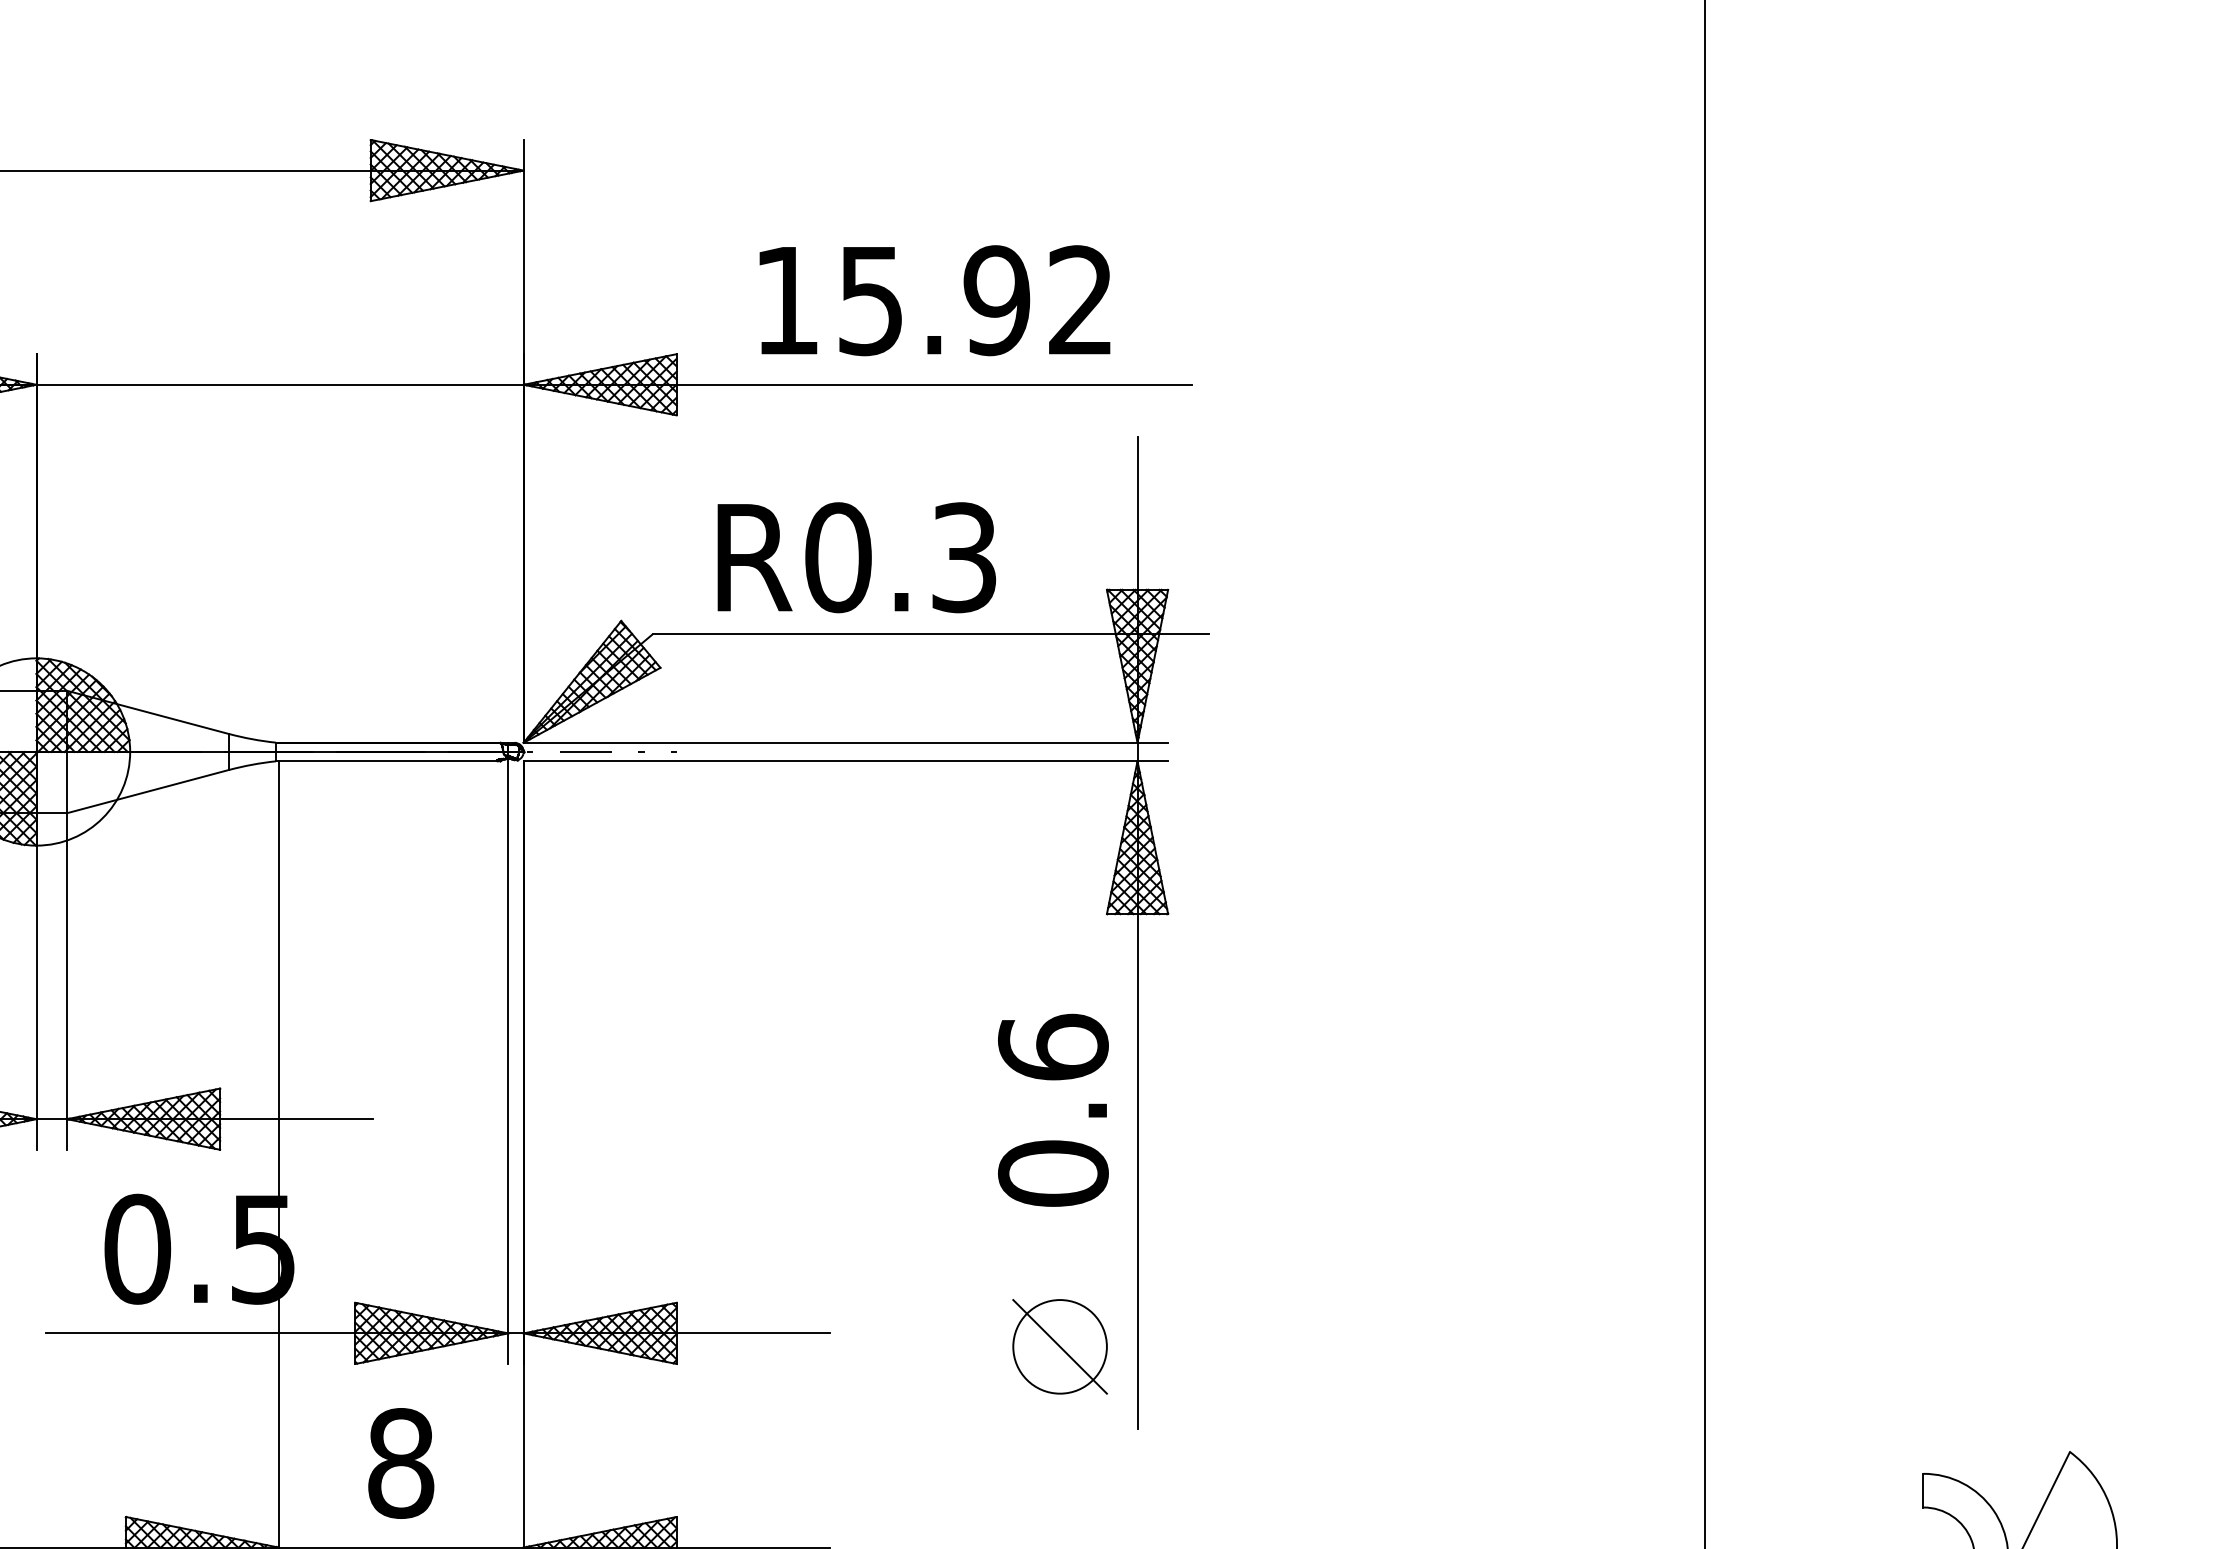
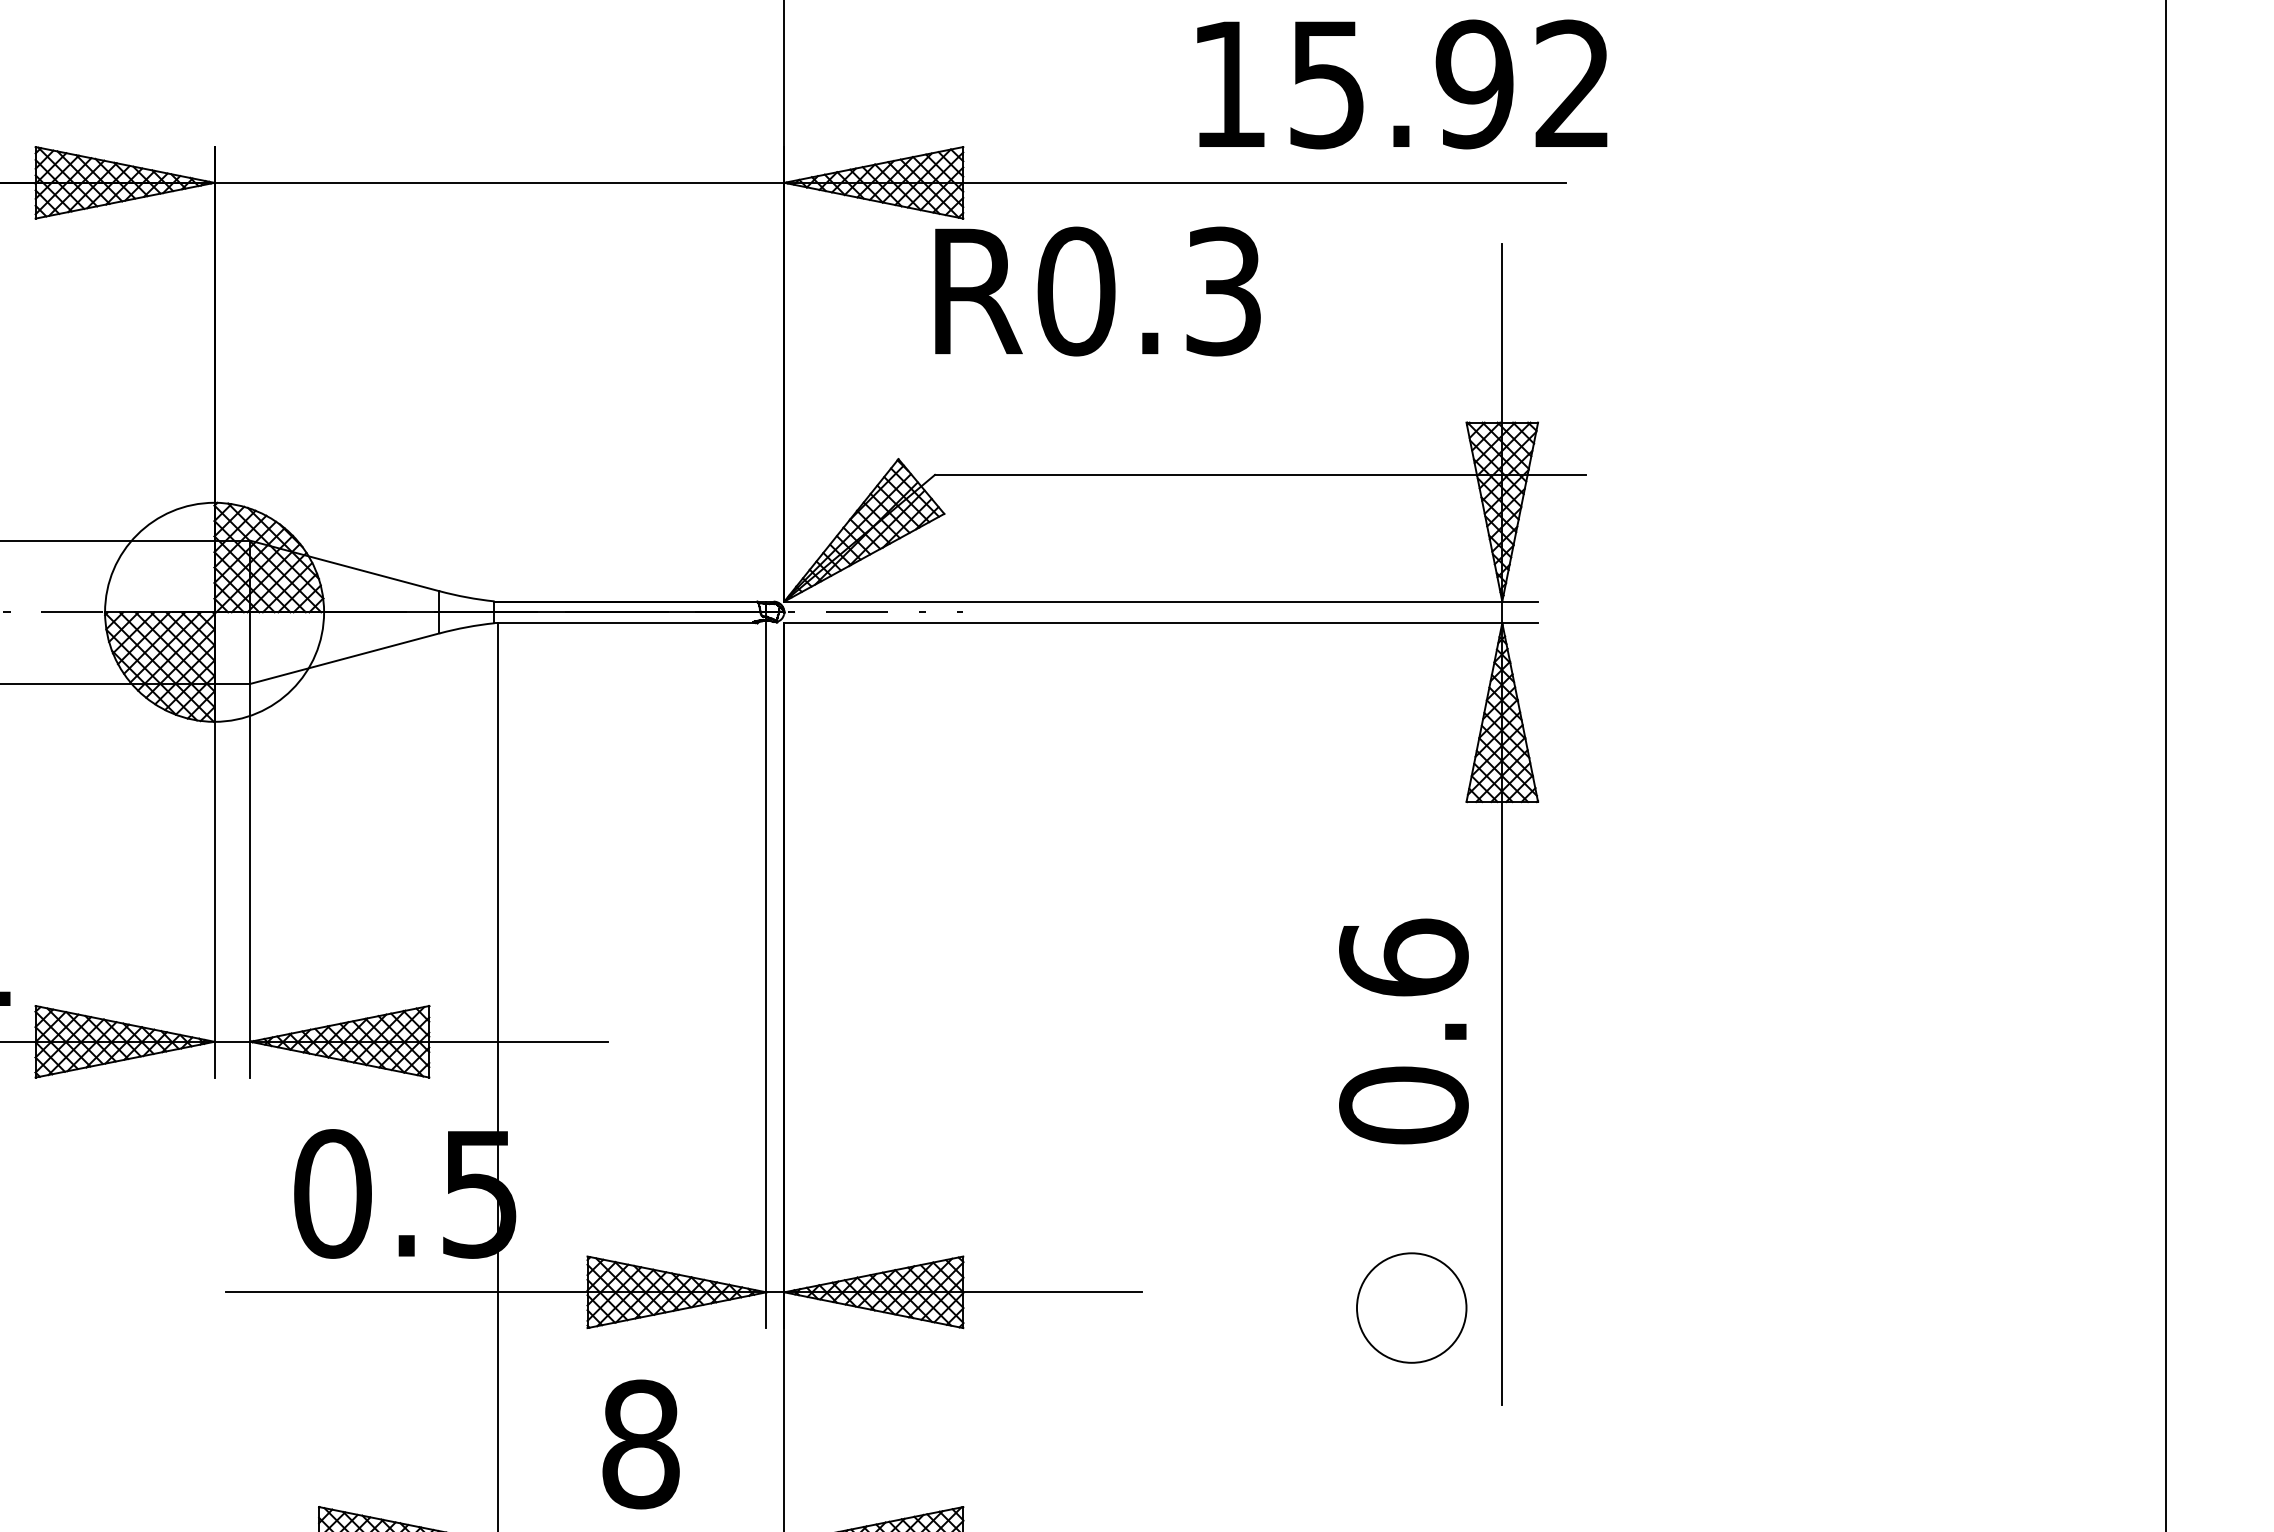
text: (934, 300) -> (1401, 84), moved
text: (856, 557) -> (1097, 291), moved
line: (1059, 1346) -> (1411, 1307), removed

